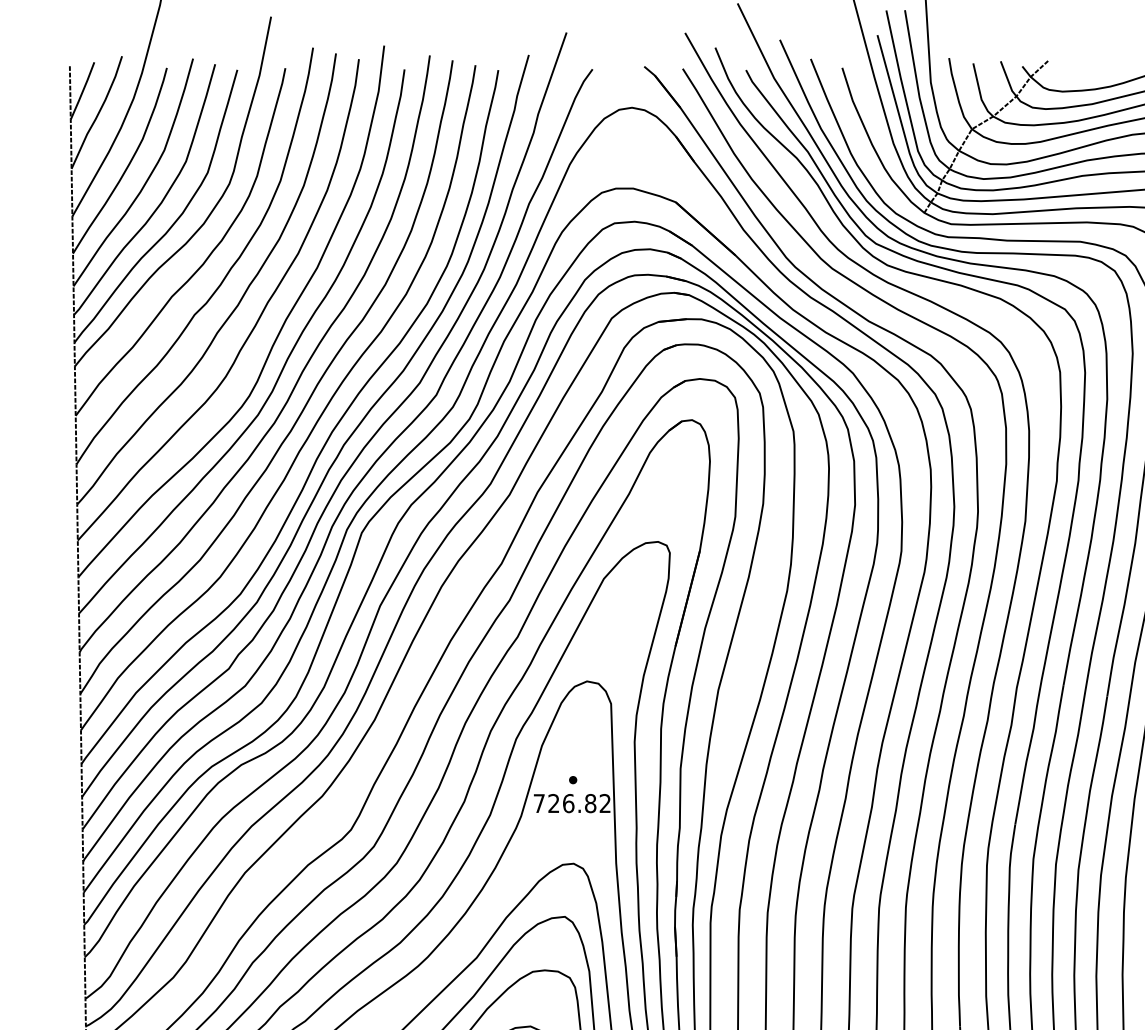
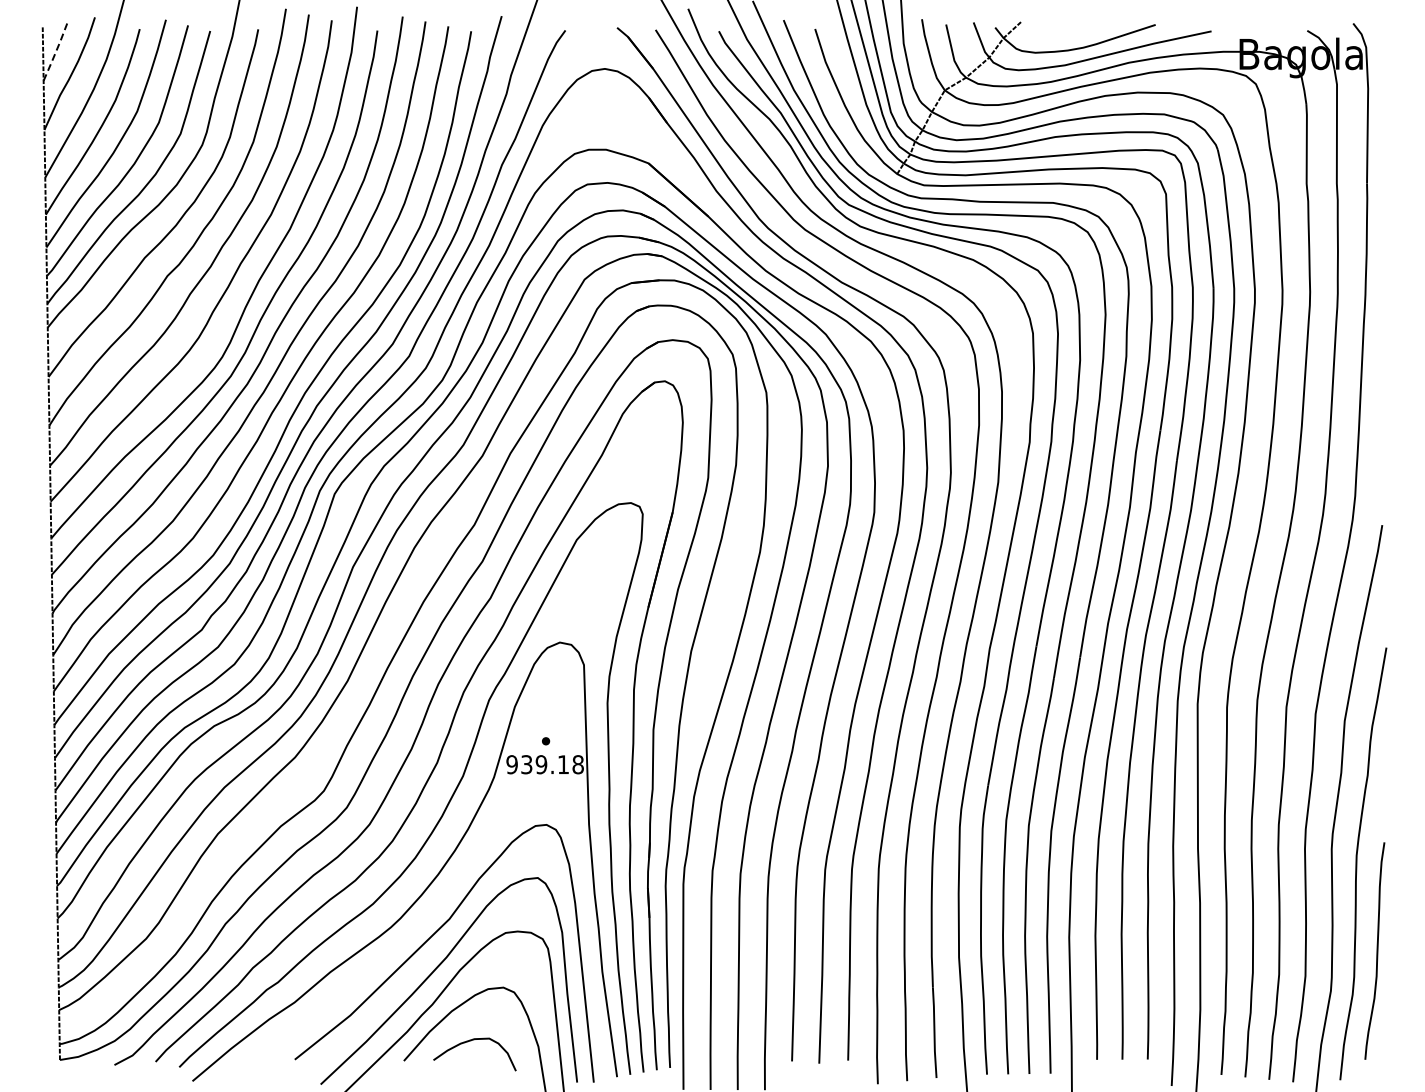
line: (83, 90) -> (56, 51), solid -> dashed
text: (571, 803) -> (544, 764), 726.82 -> 939.18

